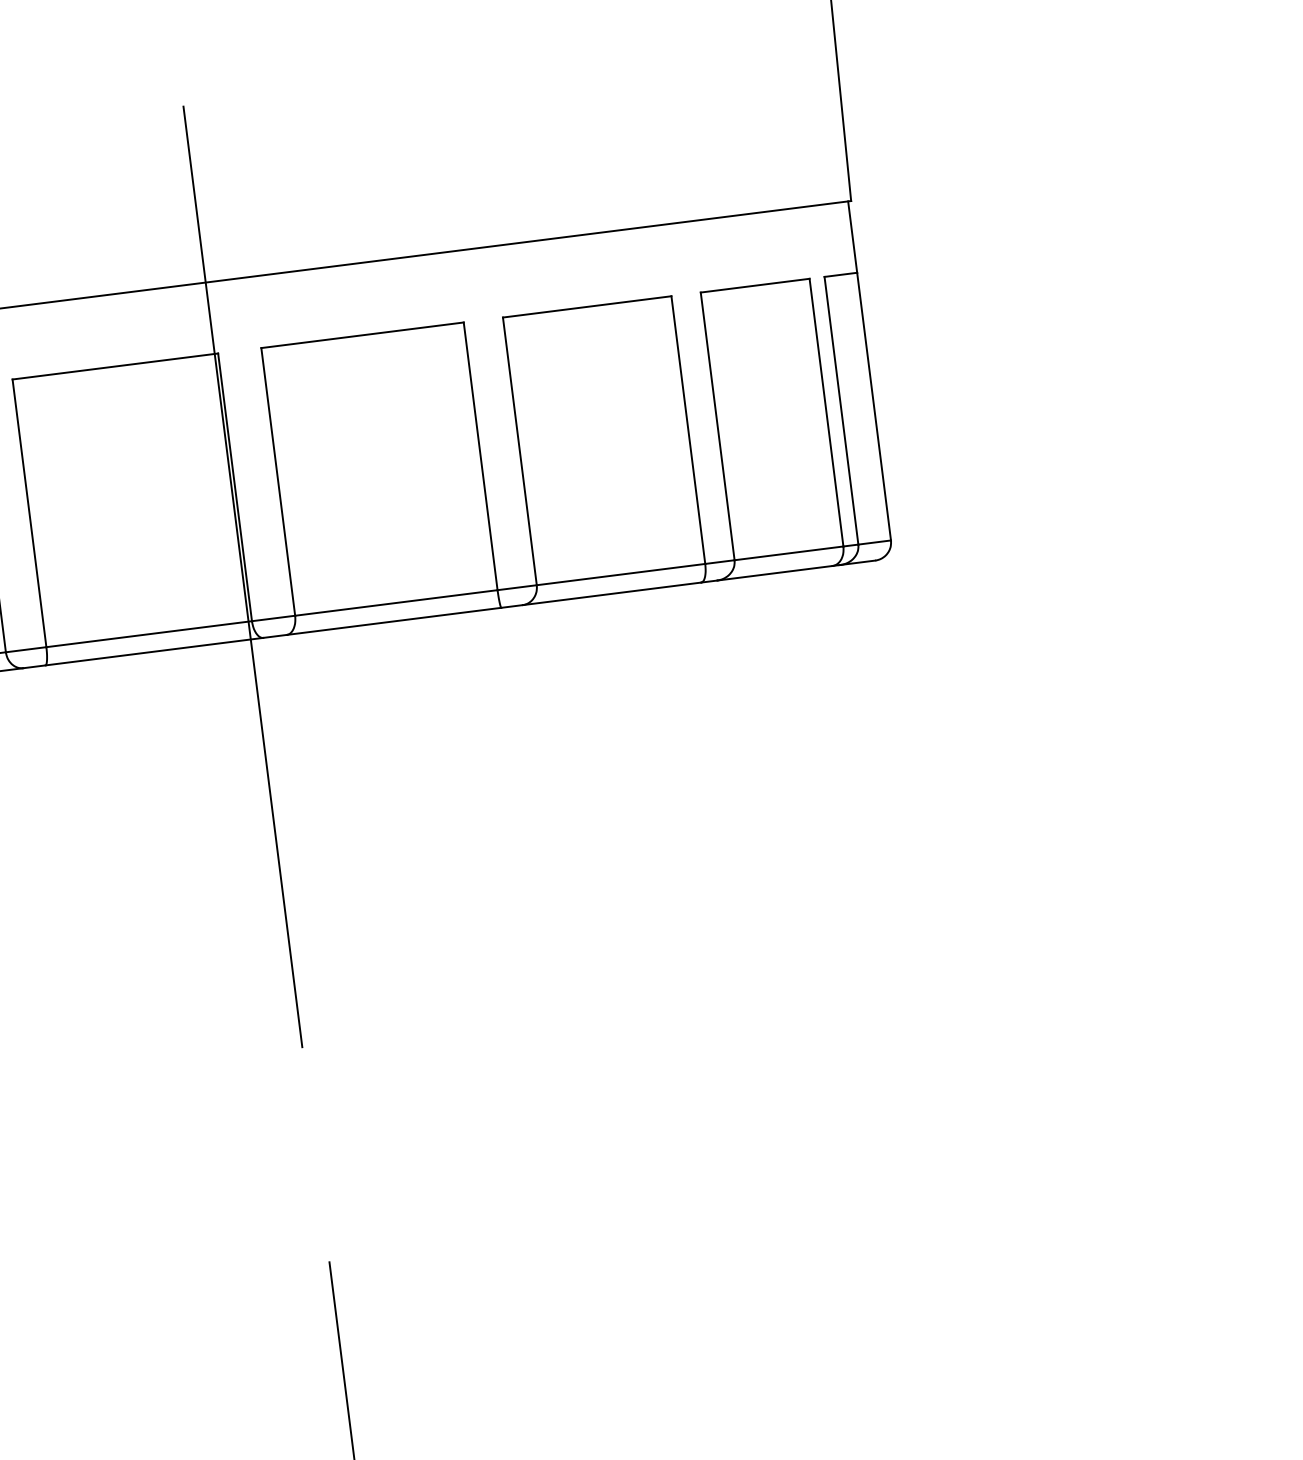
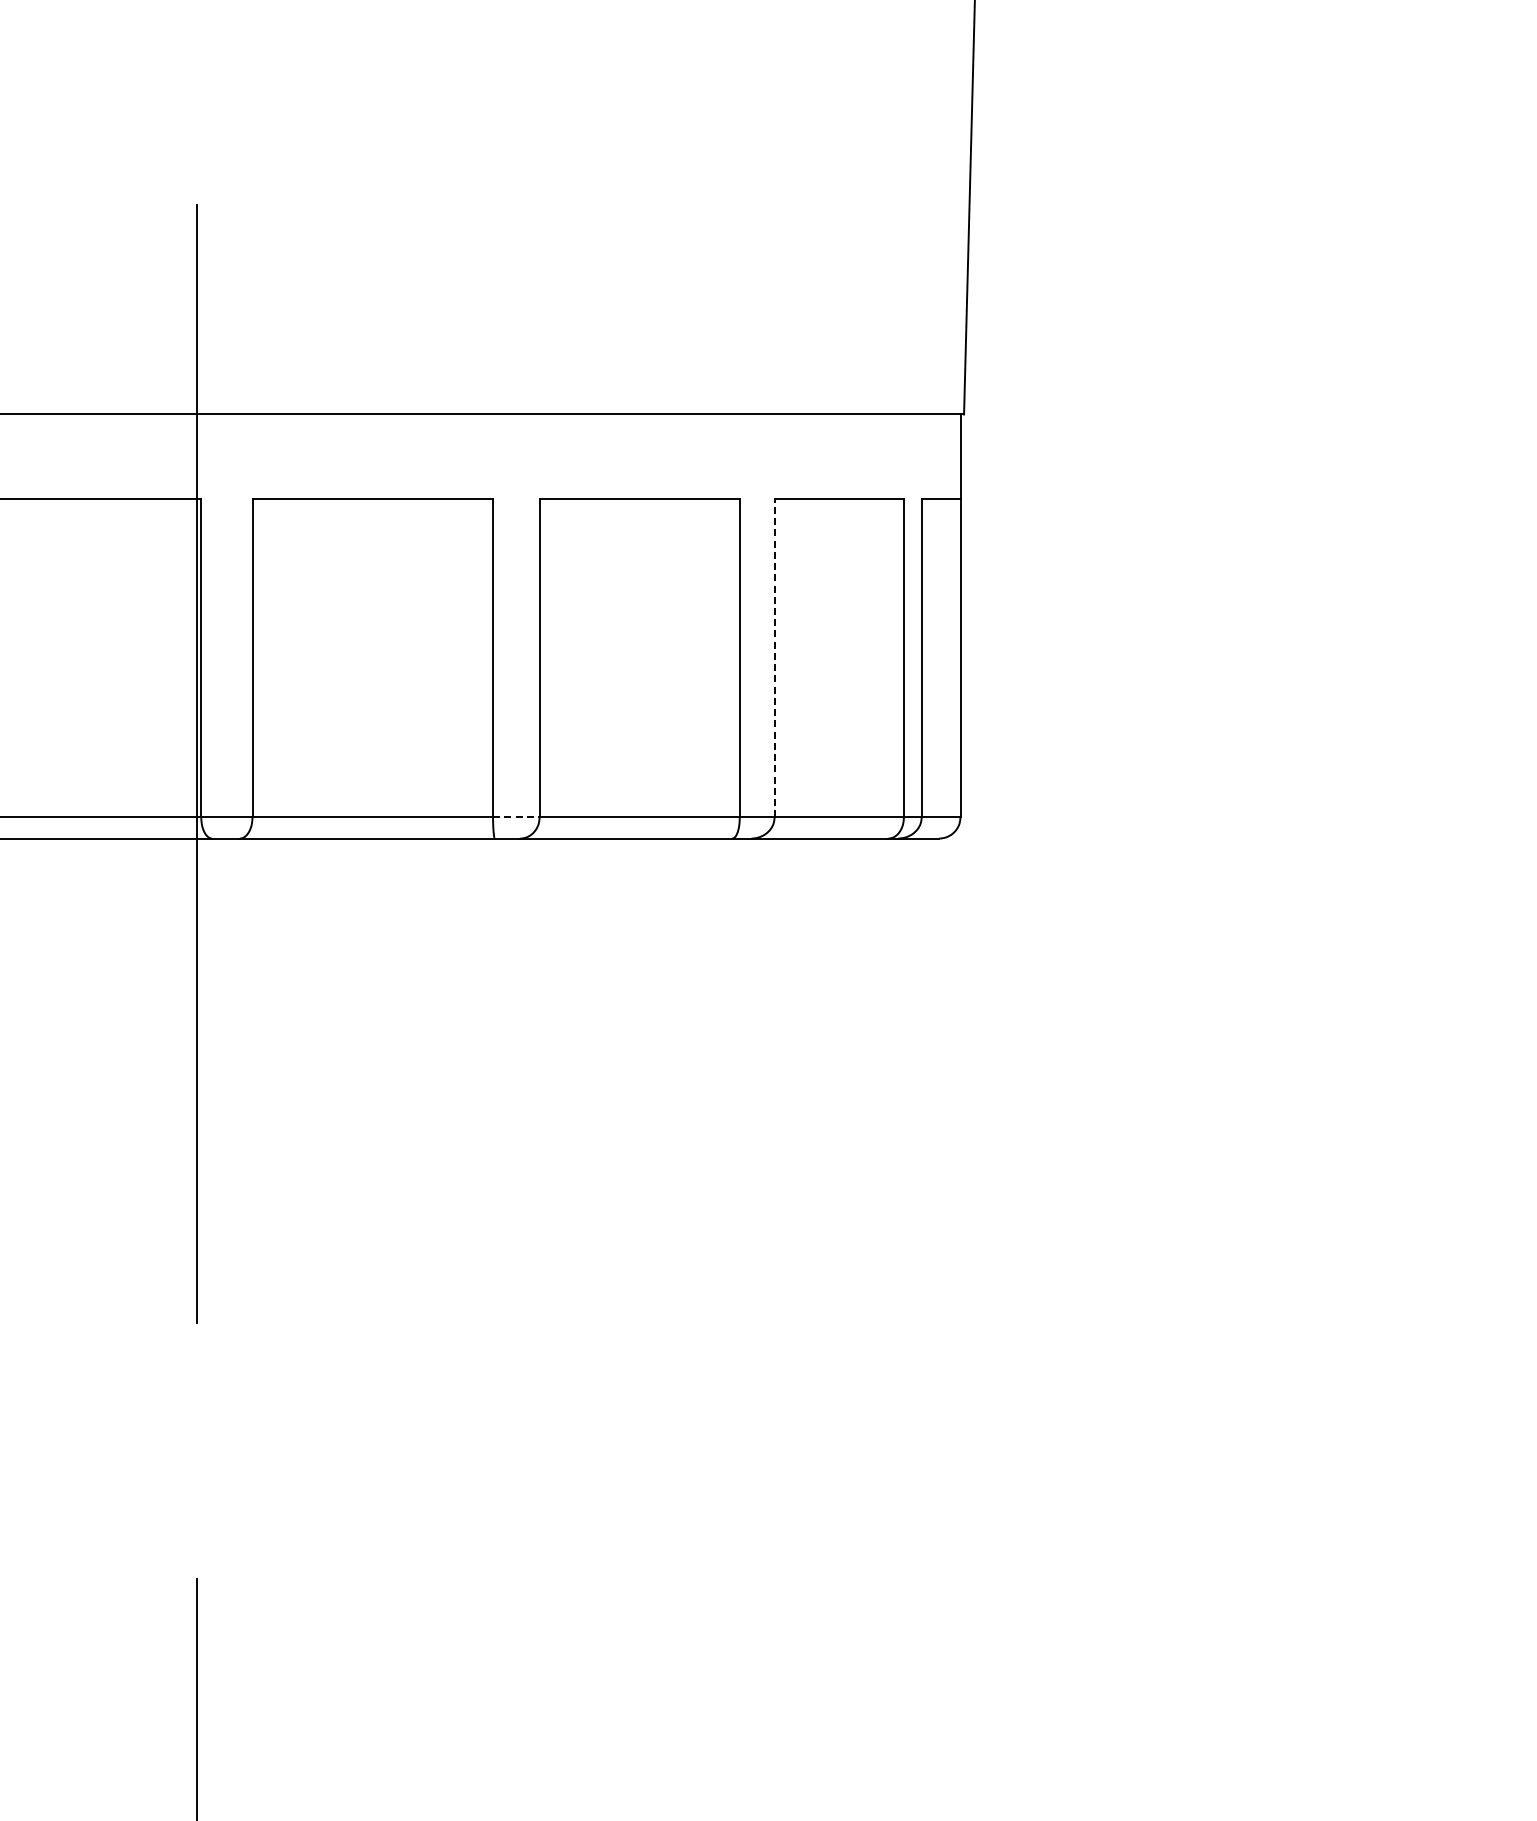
line: (717, 425) -> (774, 657), solid -> dashed
line: (517, 587) -> (516, 817), solid -> dashed

